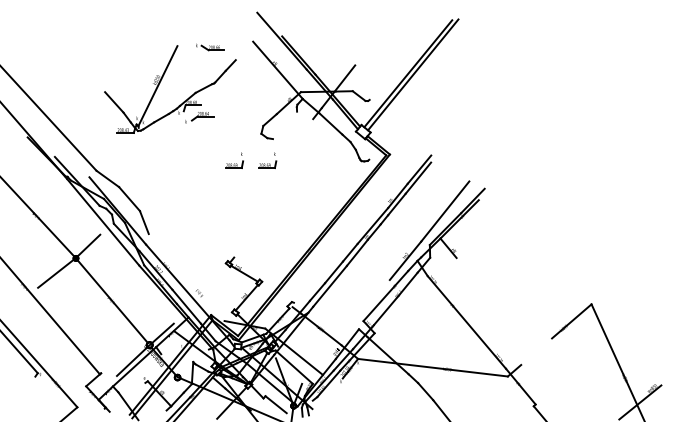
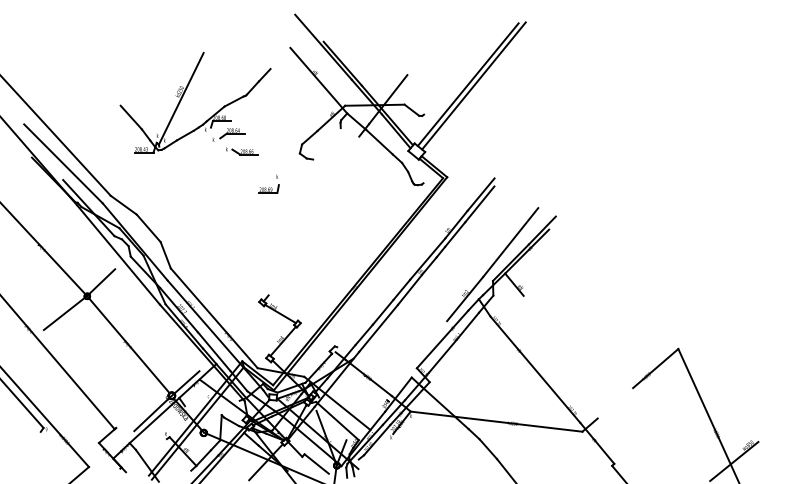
part: (210, 47) -> (242, 151), moved
line: (55, 142) -> (63, 163), added
part: (267, 159) -> (306, 183), removed
line: (186, 277) -> (213, 318), added

